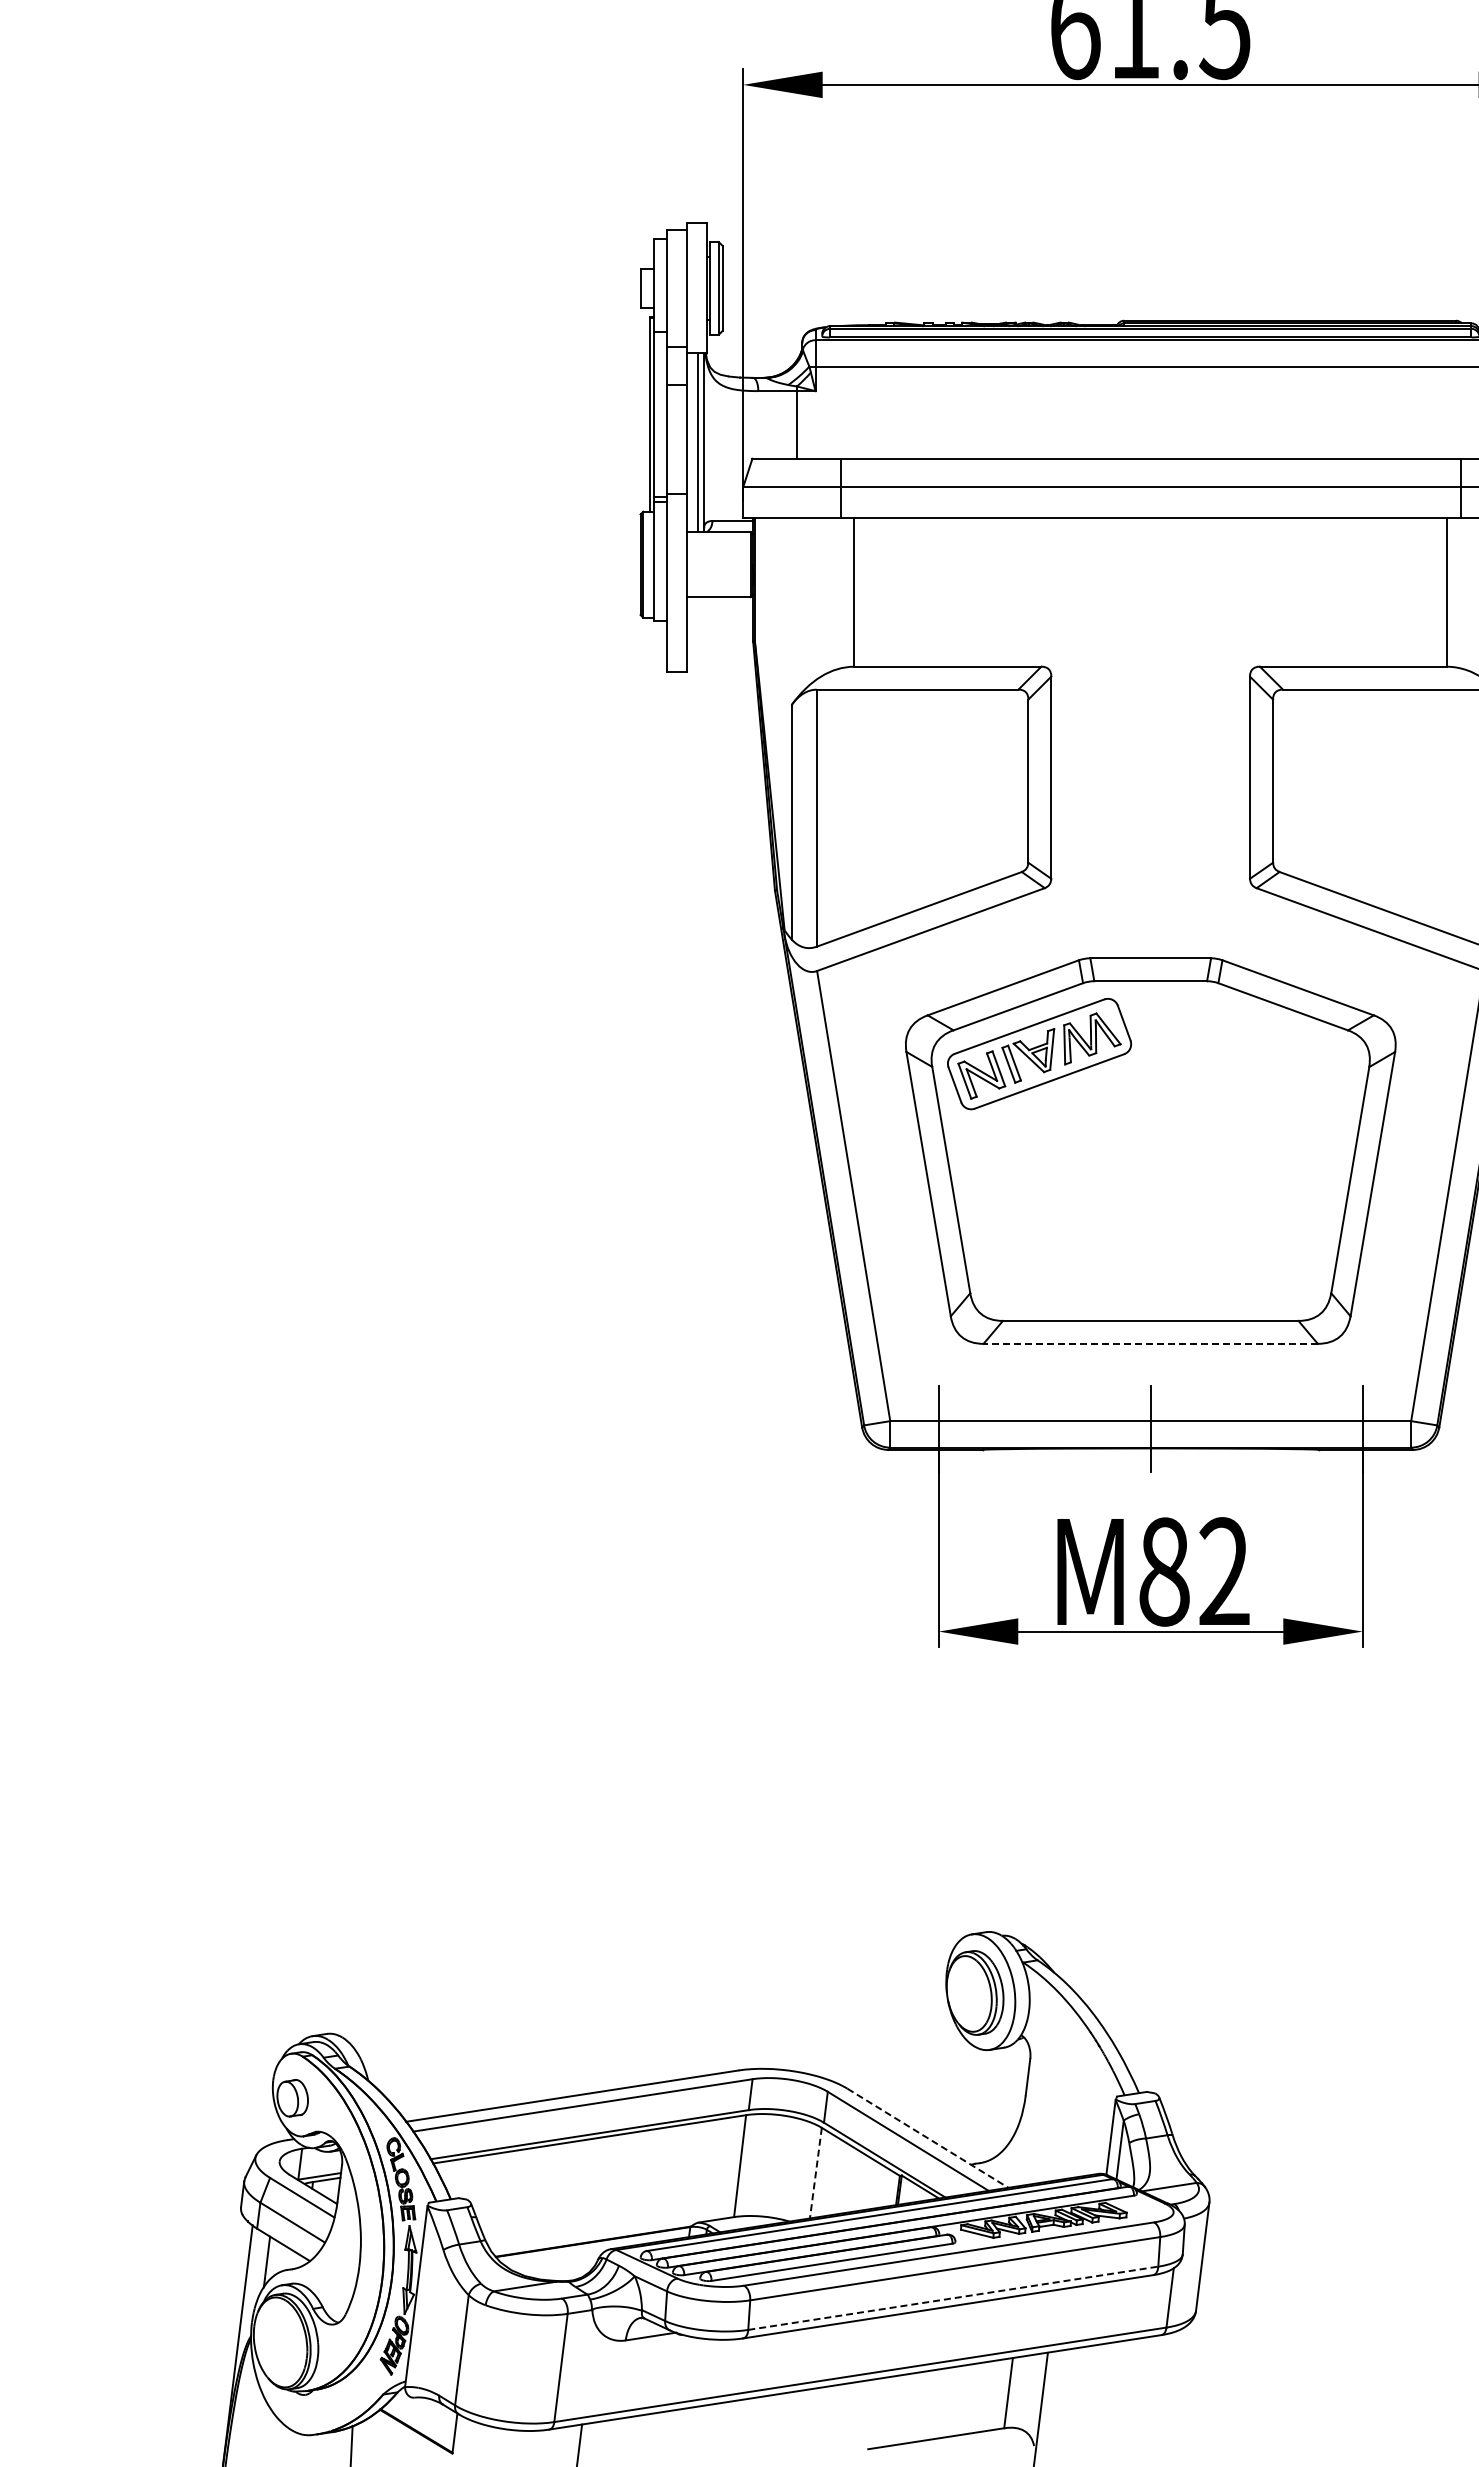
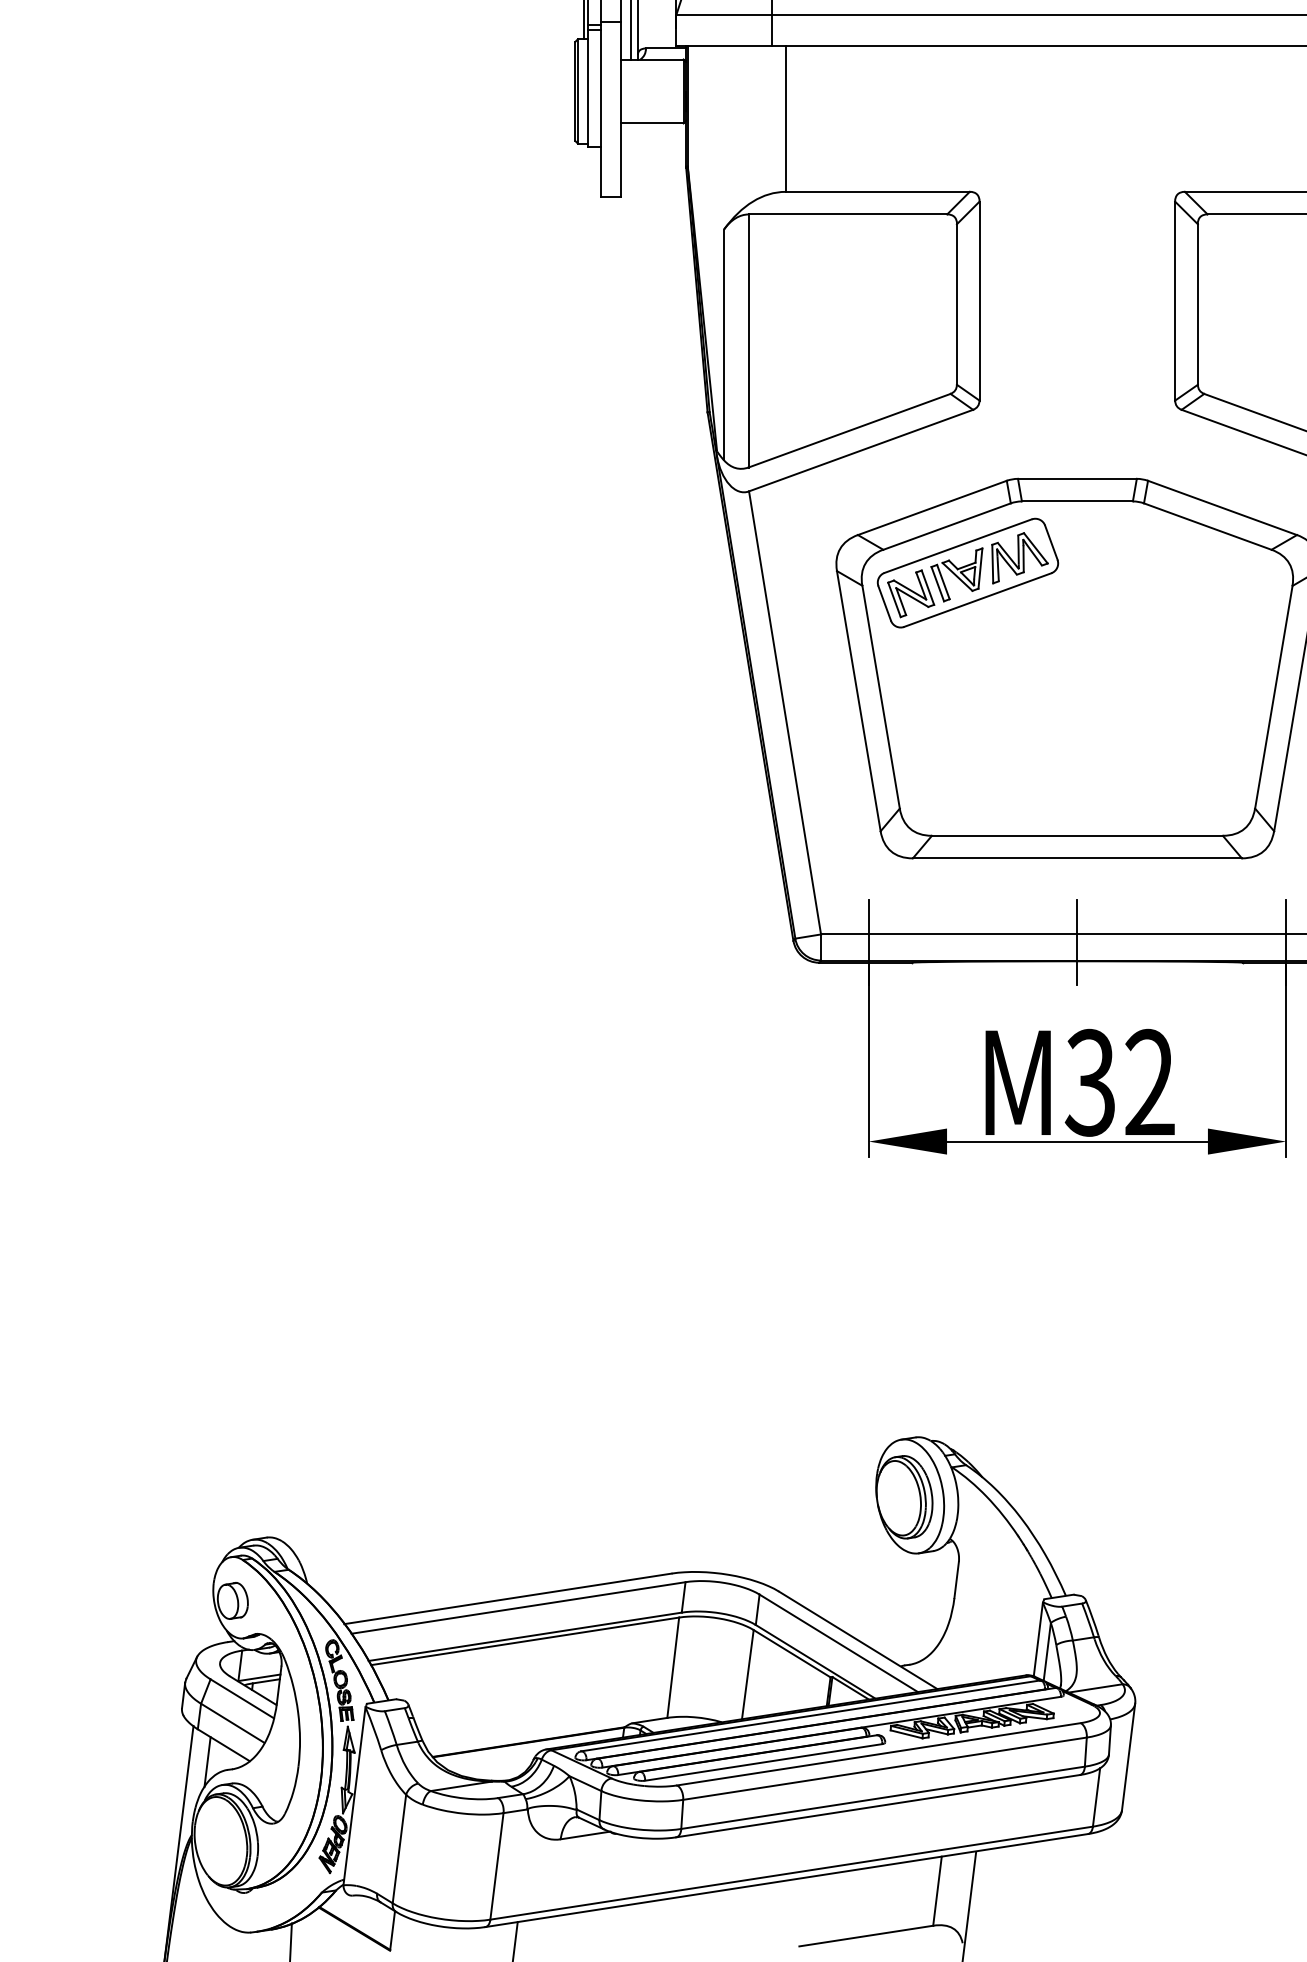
line: (1150, 1343) -> (1077, 858), dashed -> solid
text: (1163, 1571) -> (1089, 1082), M82 -> M32
line: (928, 2138) -> (858, 1640), dashed -> solid
line: (815, 2173) -> (747, 1674), dashed -> solid
line: (953, 2298) -> (883, 1798), dashed -> solid

